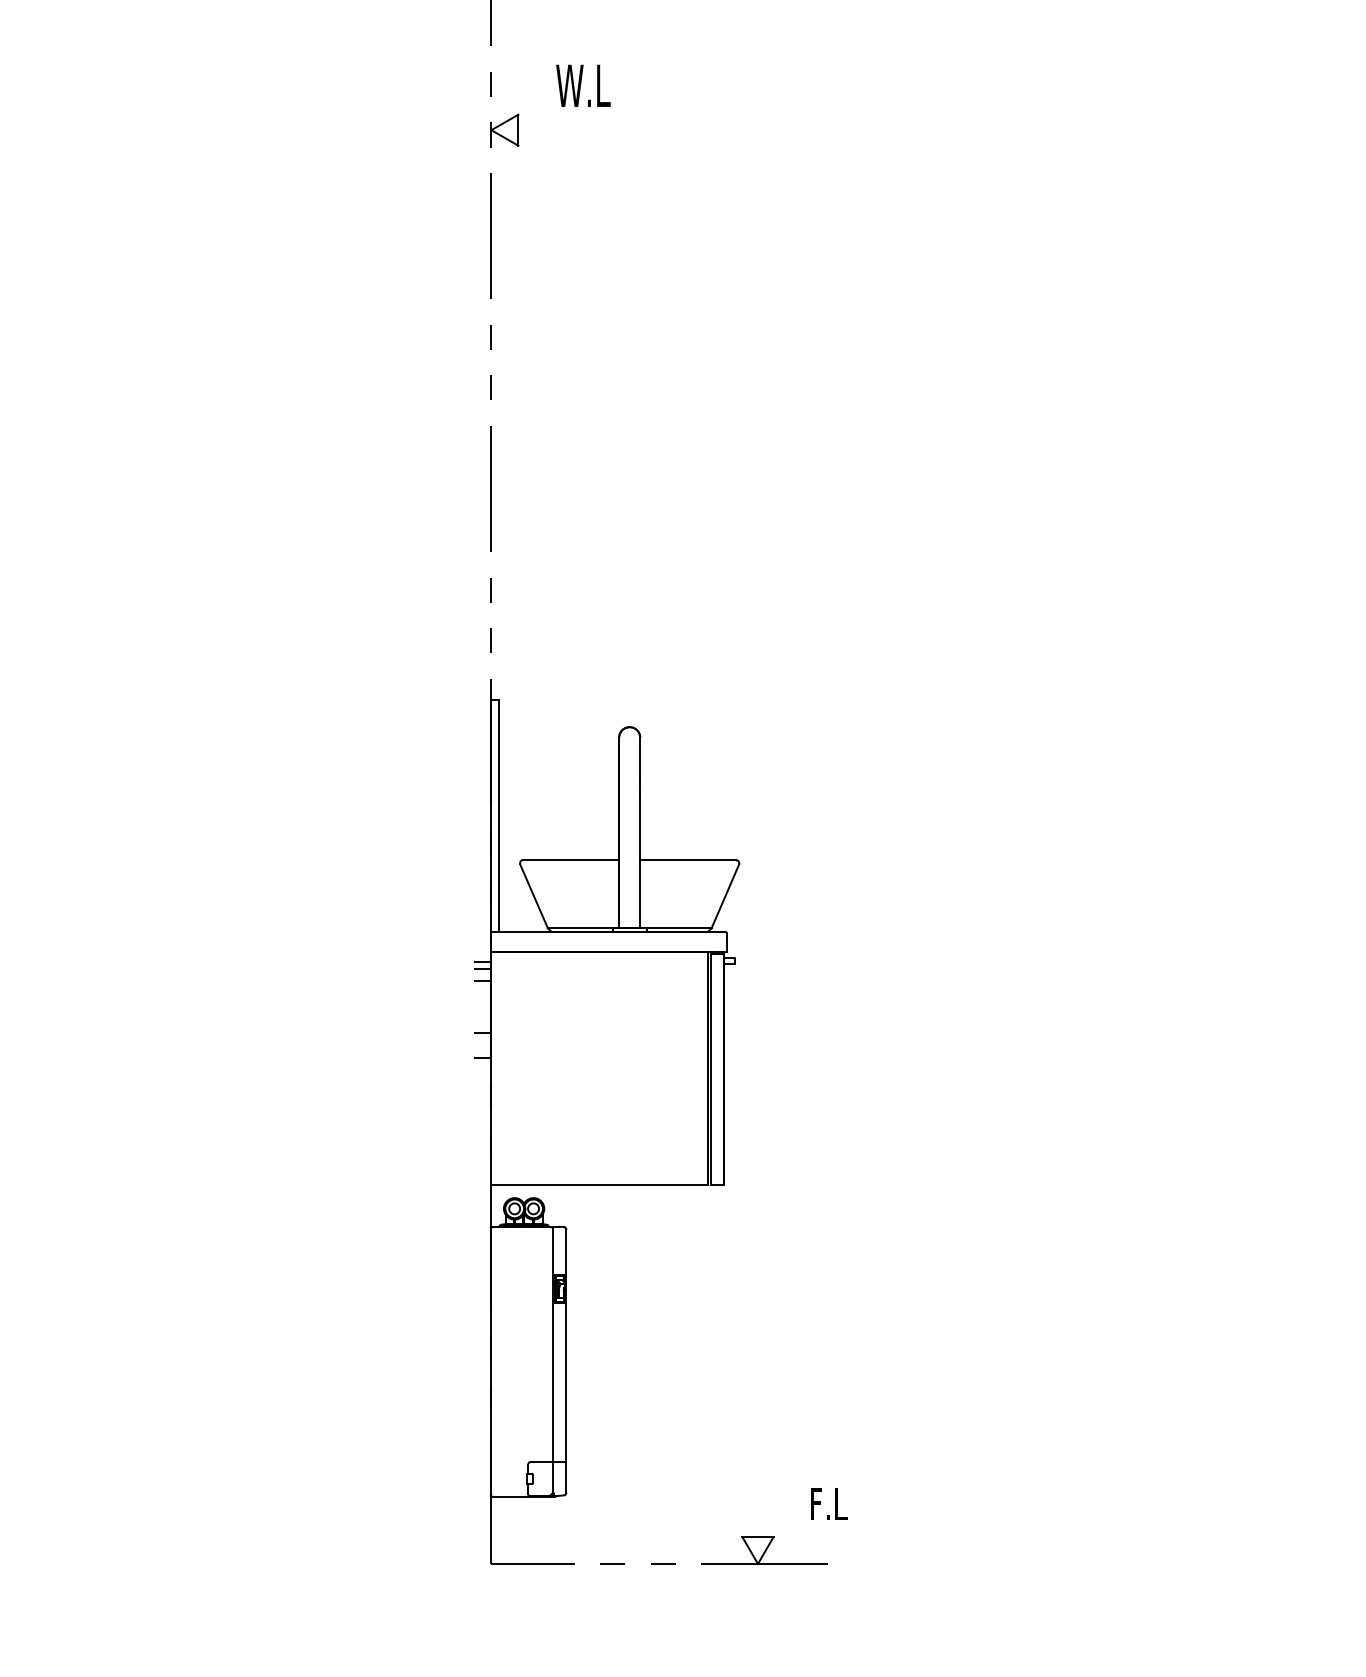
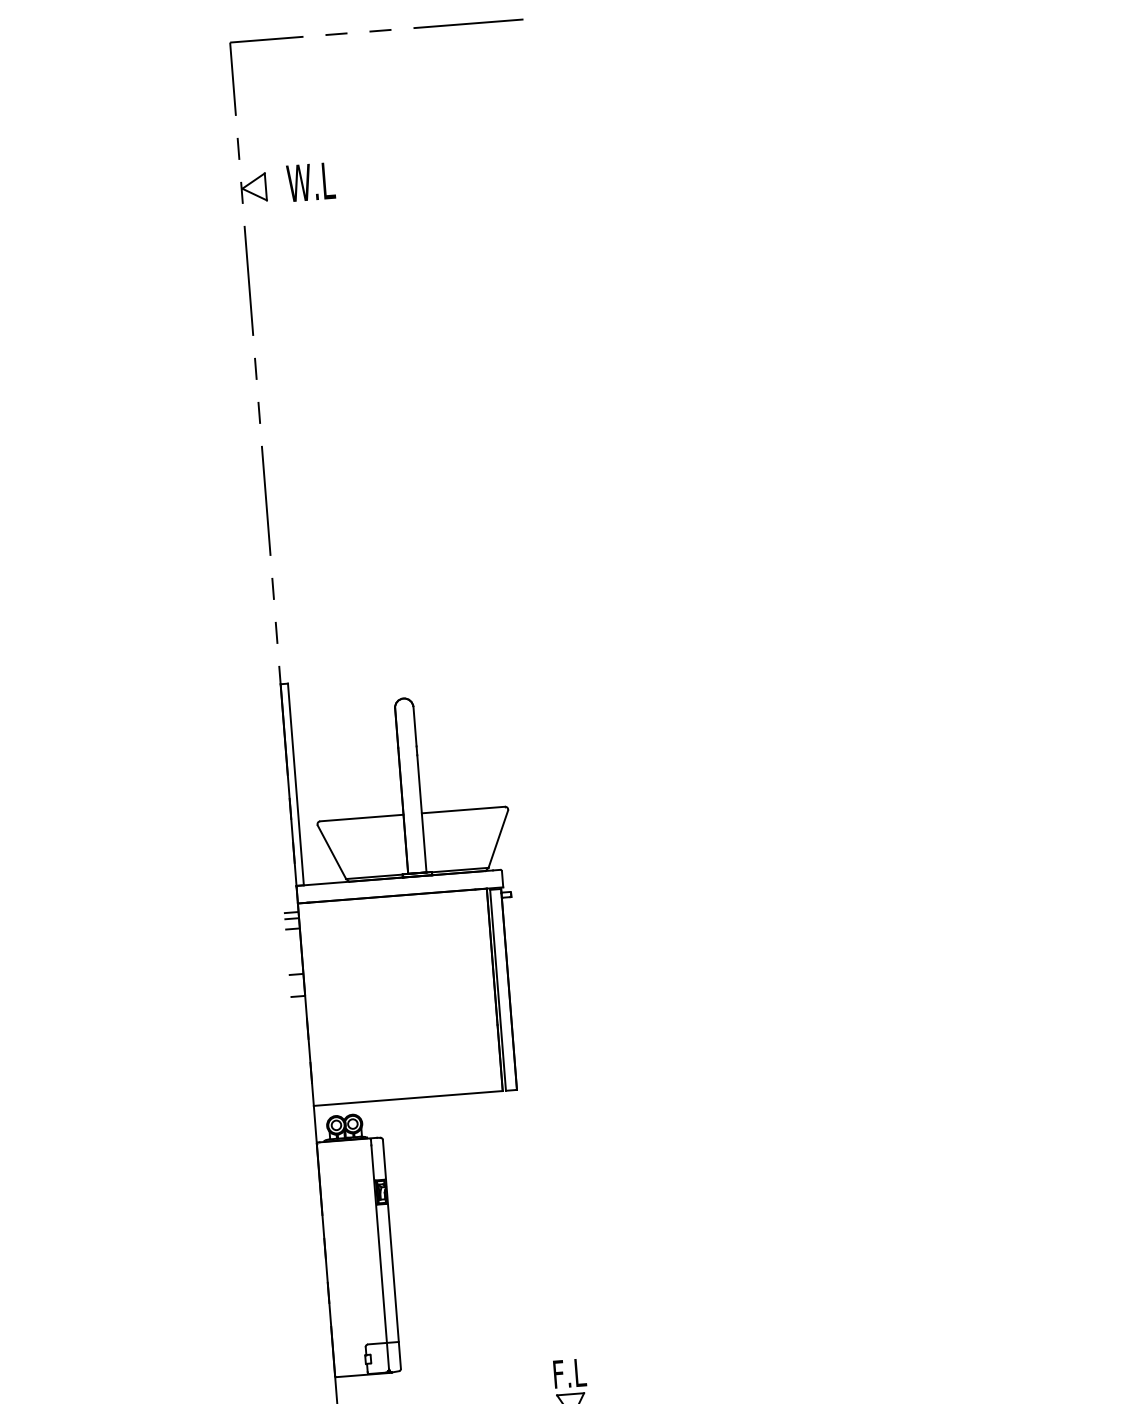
text: (583, 85) -> (311, 181), moved
text: (829, 1503) -> (570, 1372), moved

